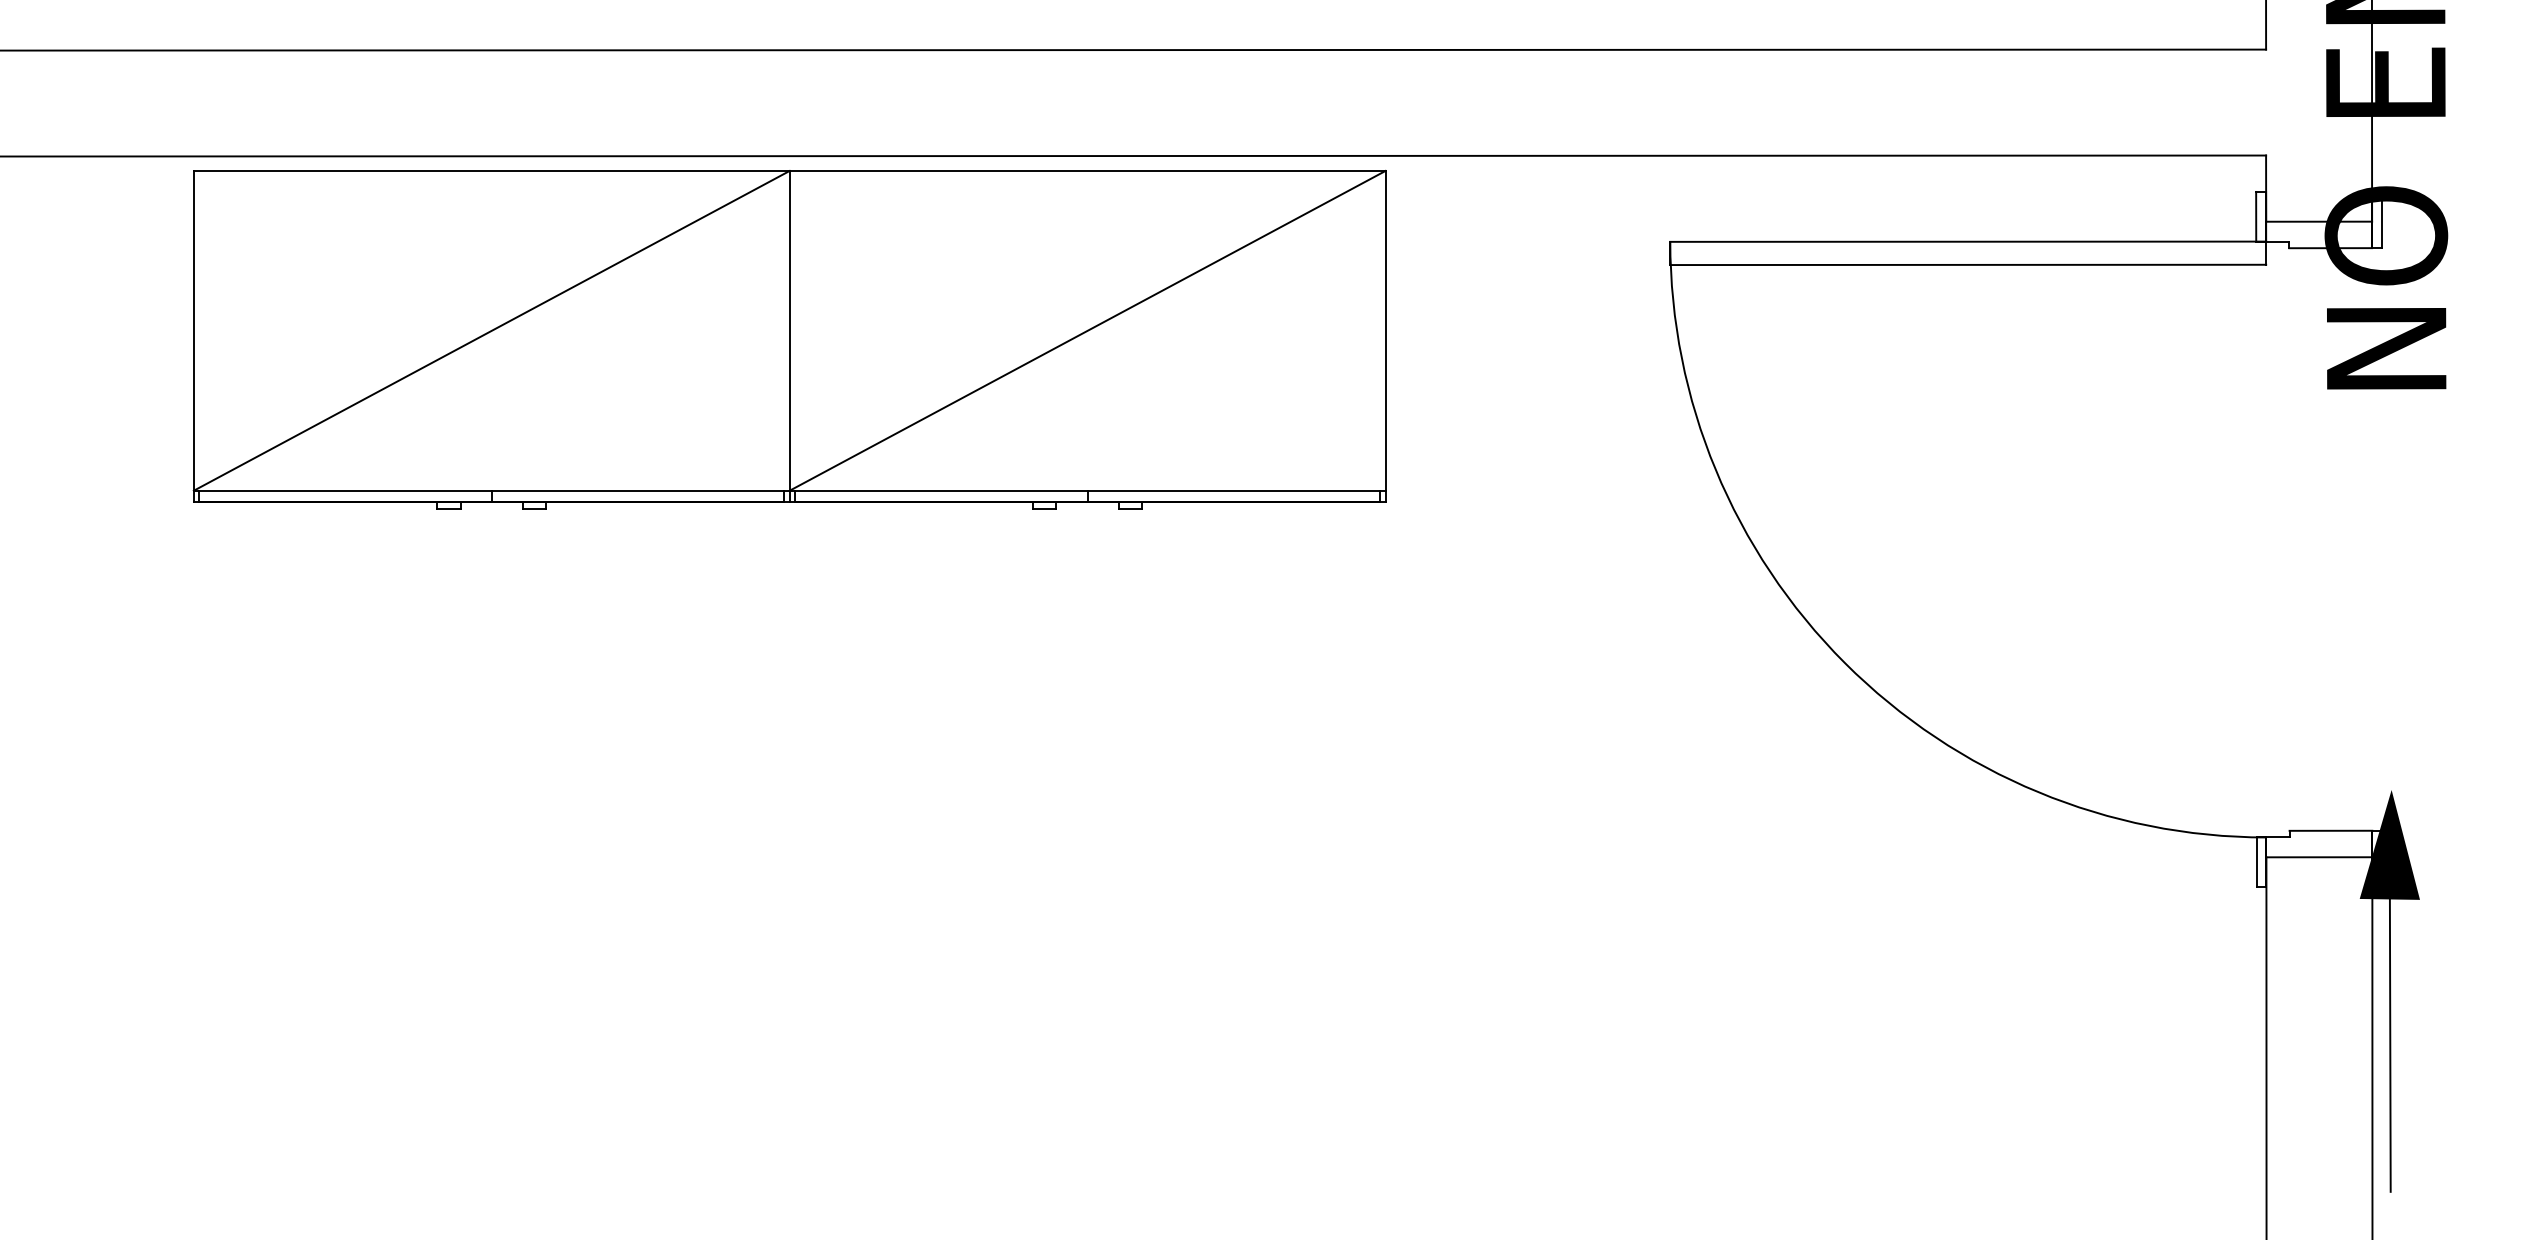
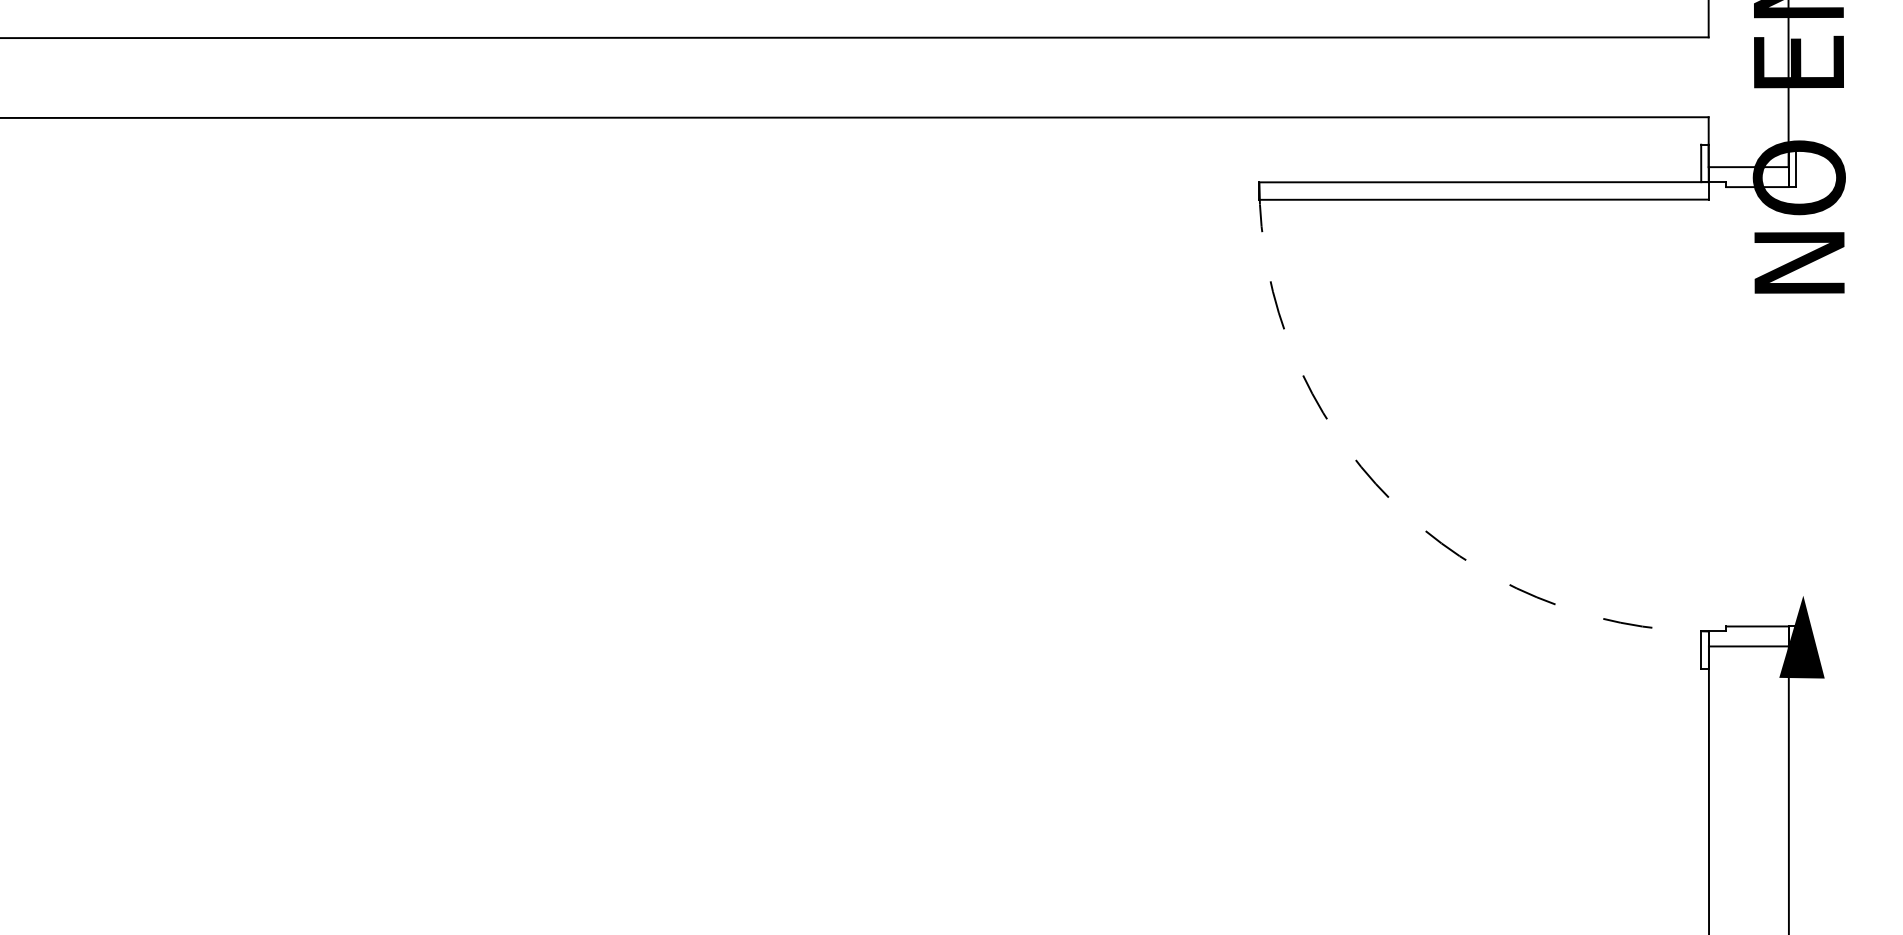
part: (789, 338) -> (595, 255), removed
arc: (1845, 663) -> (1391, 500), solid -> dashed
line: (2390, 1045) -> (1802, 788), removed

